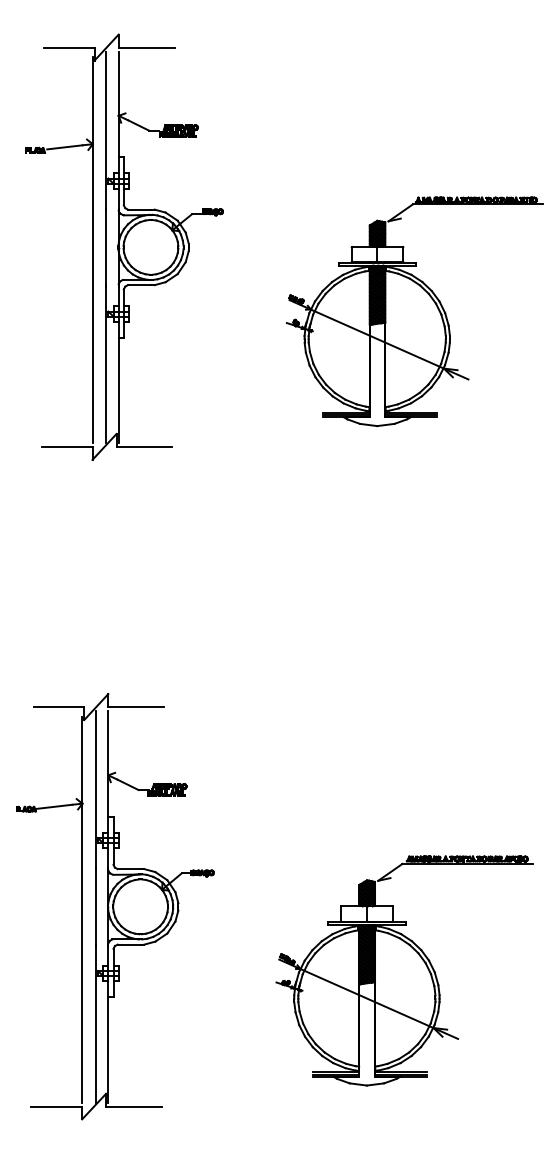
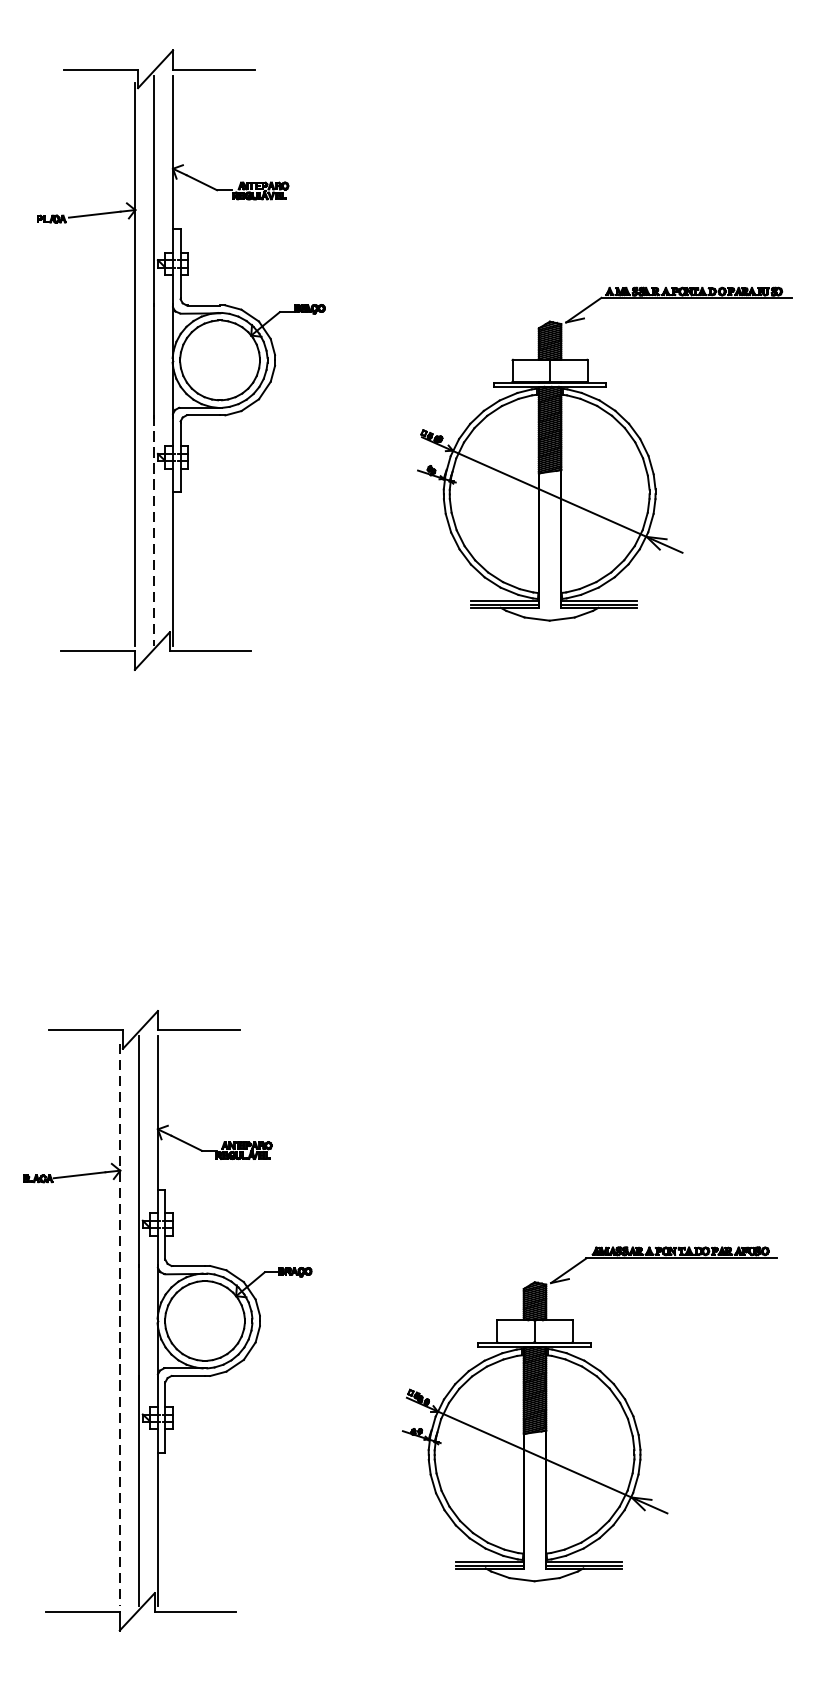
line: (105, 364) -> (153, 530), solid -> dashed
line: (82, 910) -> (120, 1326), solid -> dashed

